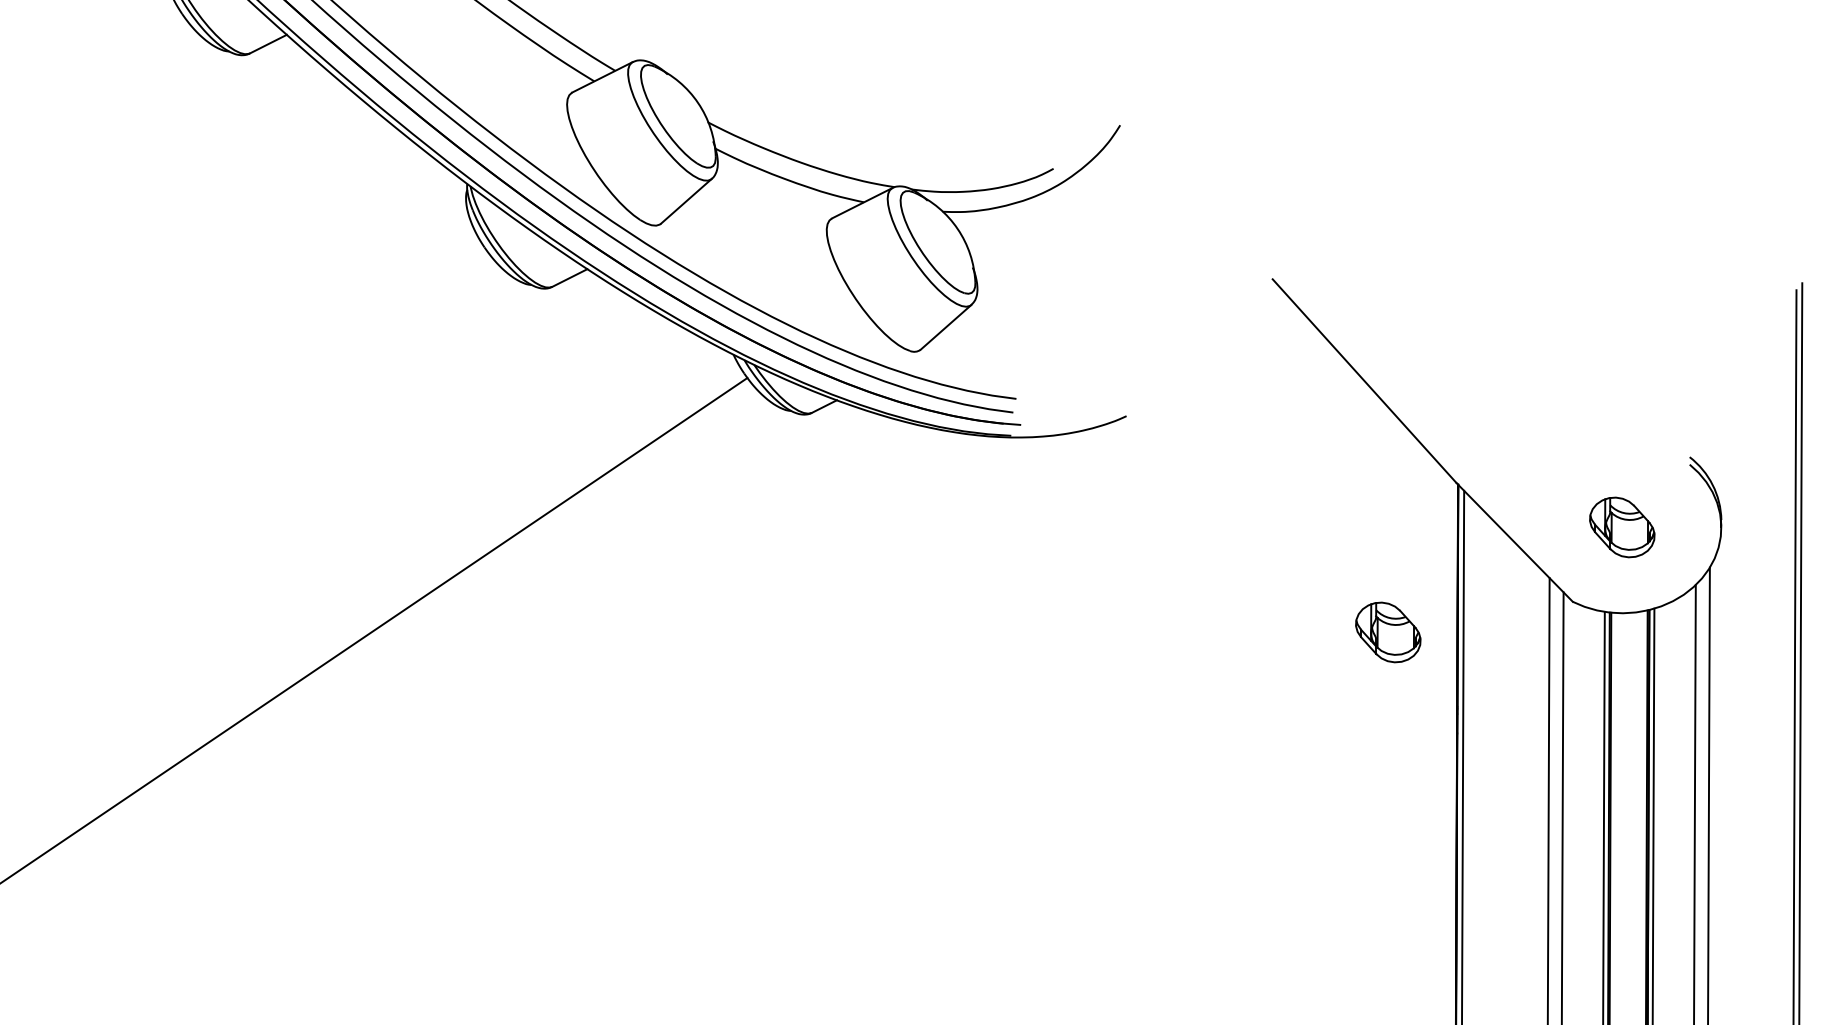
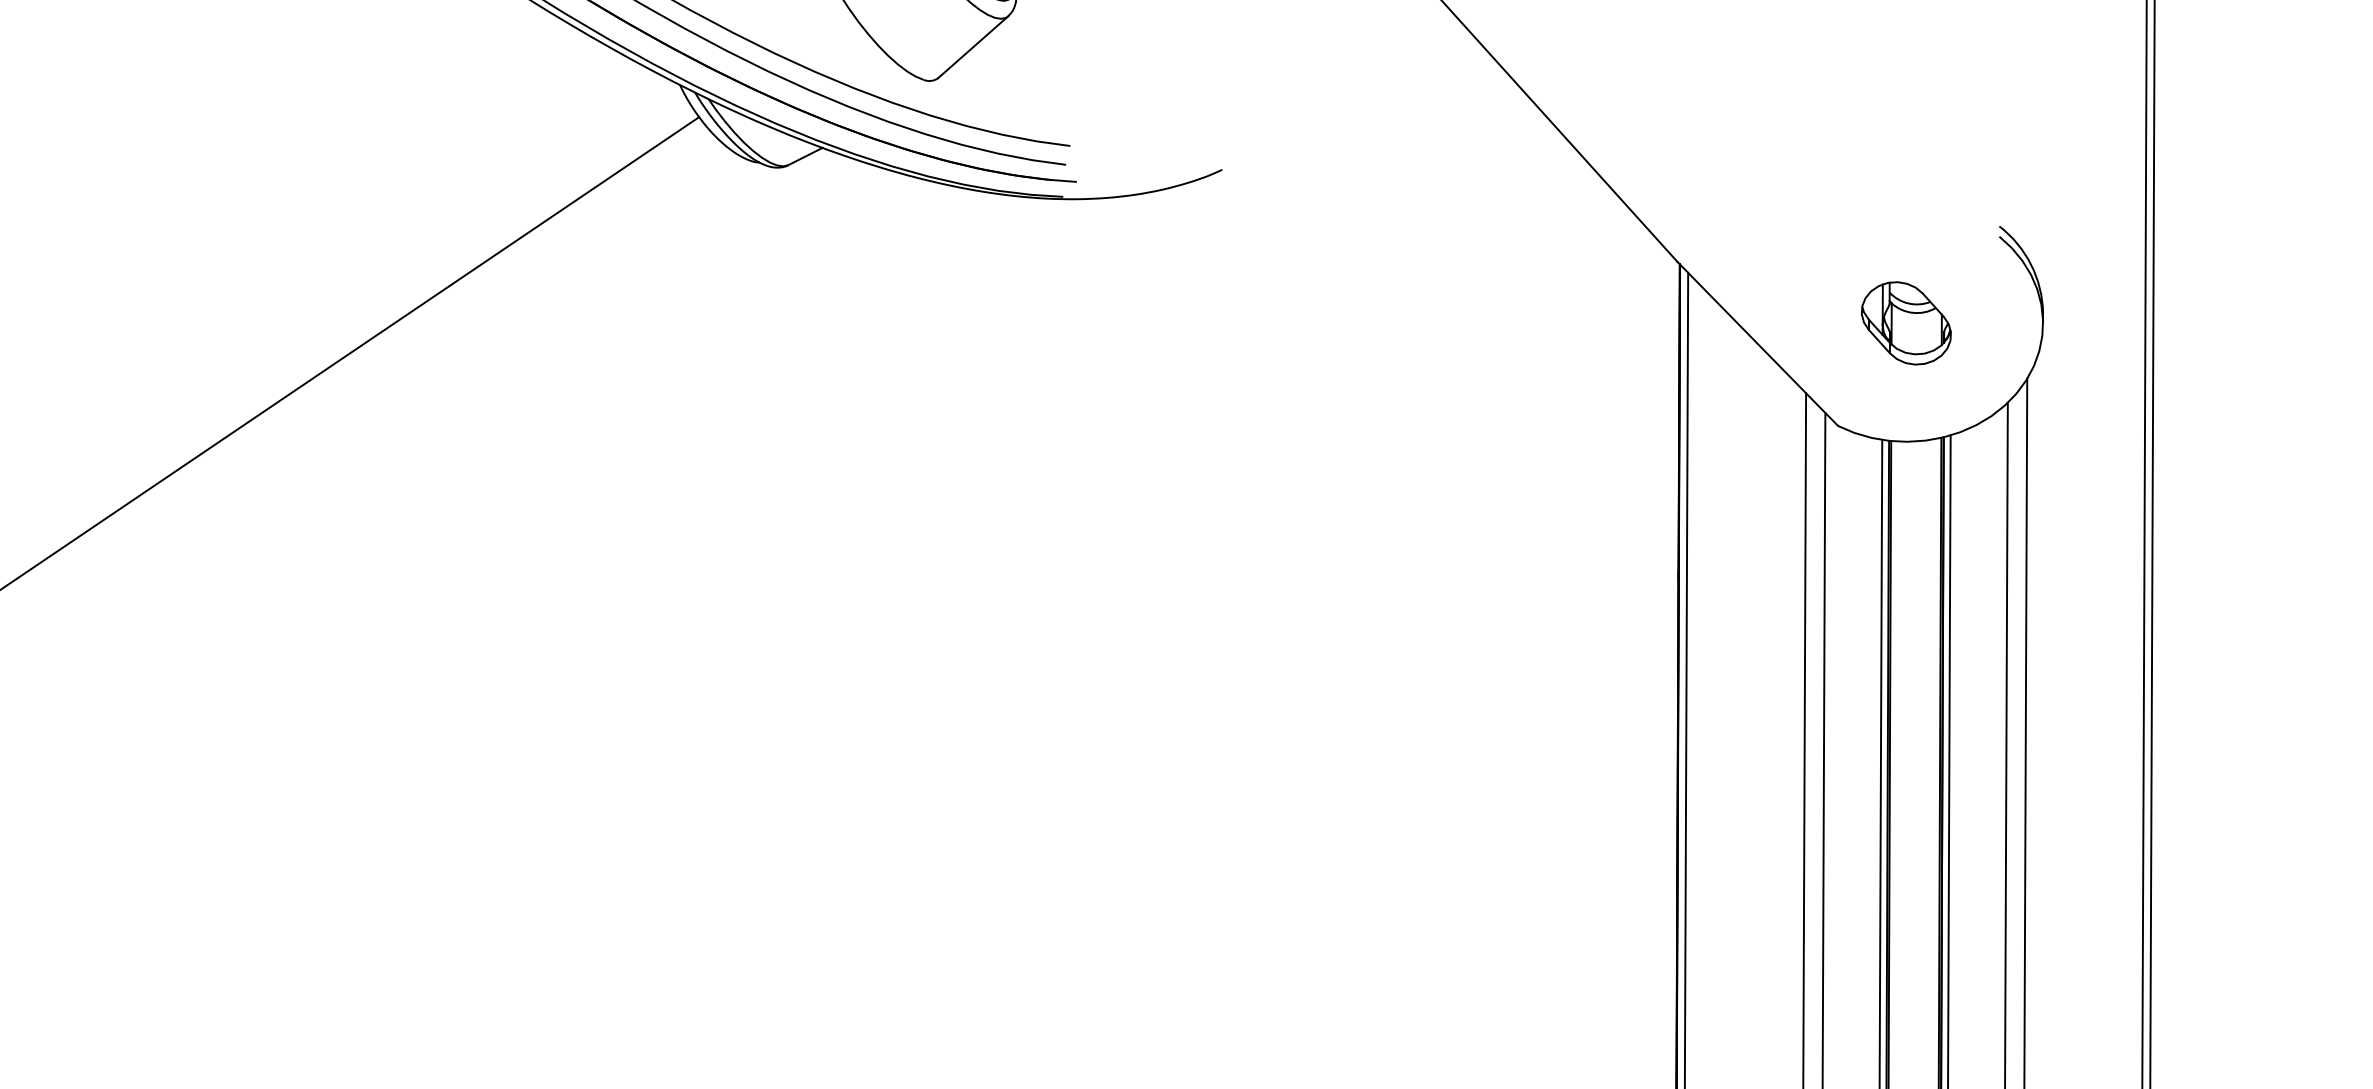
part: (1388, 632) -> (1583, 468), removed

